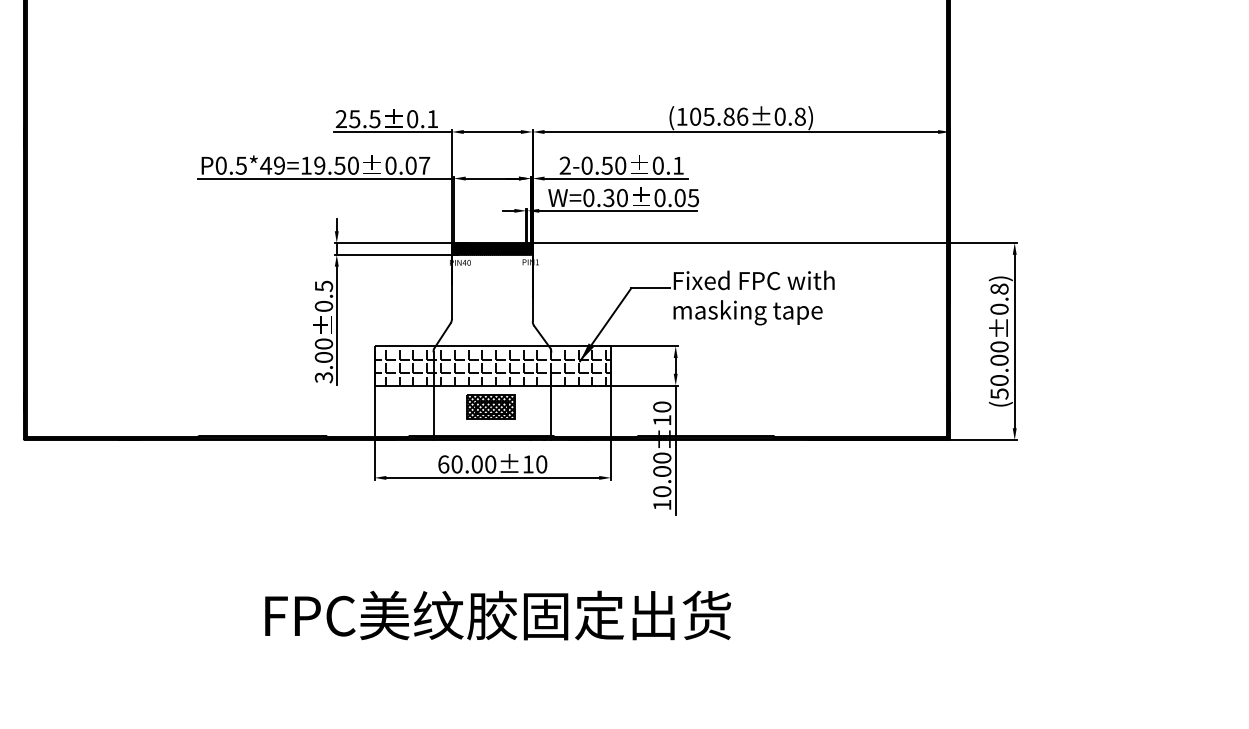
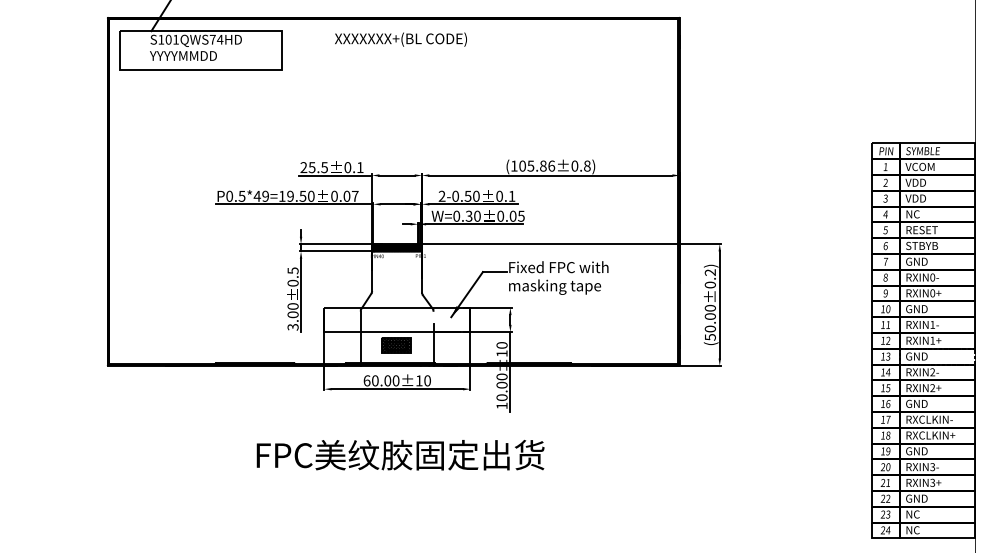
text: (998, 288) -> (709, 272), (50.00±0.8) -> (50.00±0.2)
hatch: (492, 366) -> (397, 320), removed
text: (497, 616) -> (400, 455), moved

